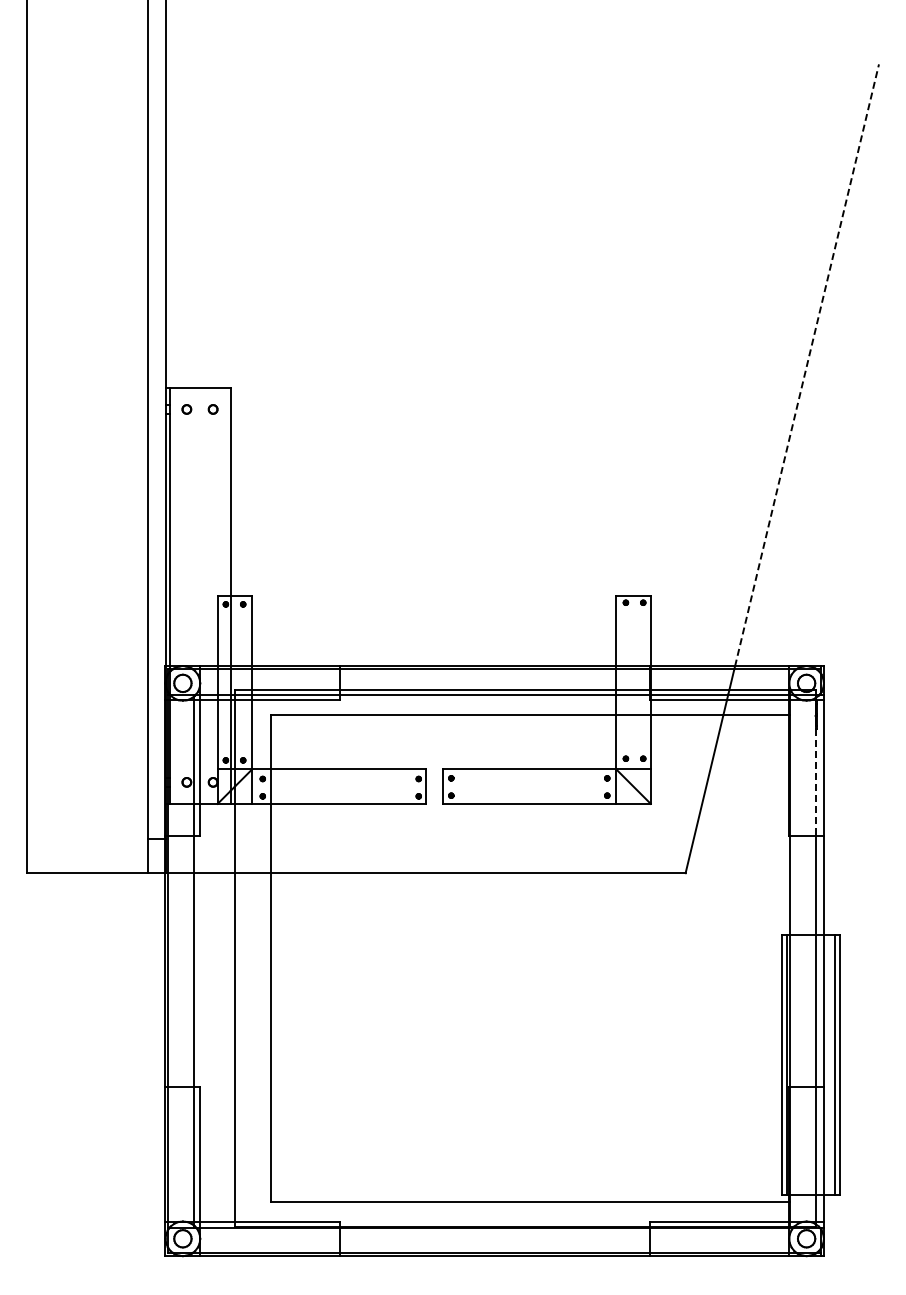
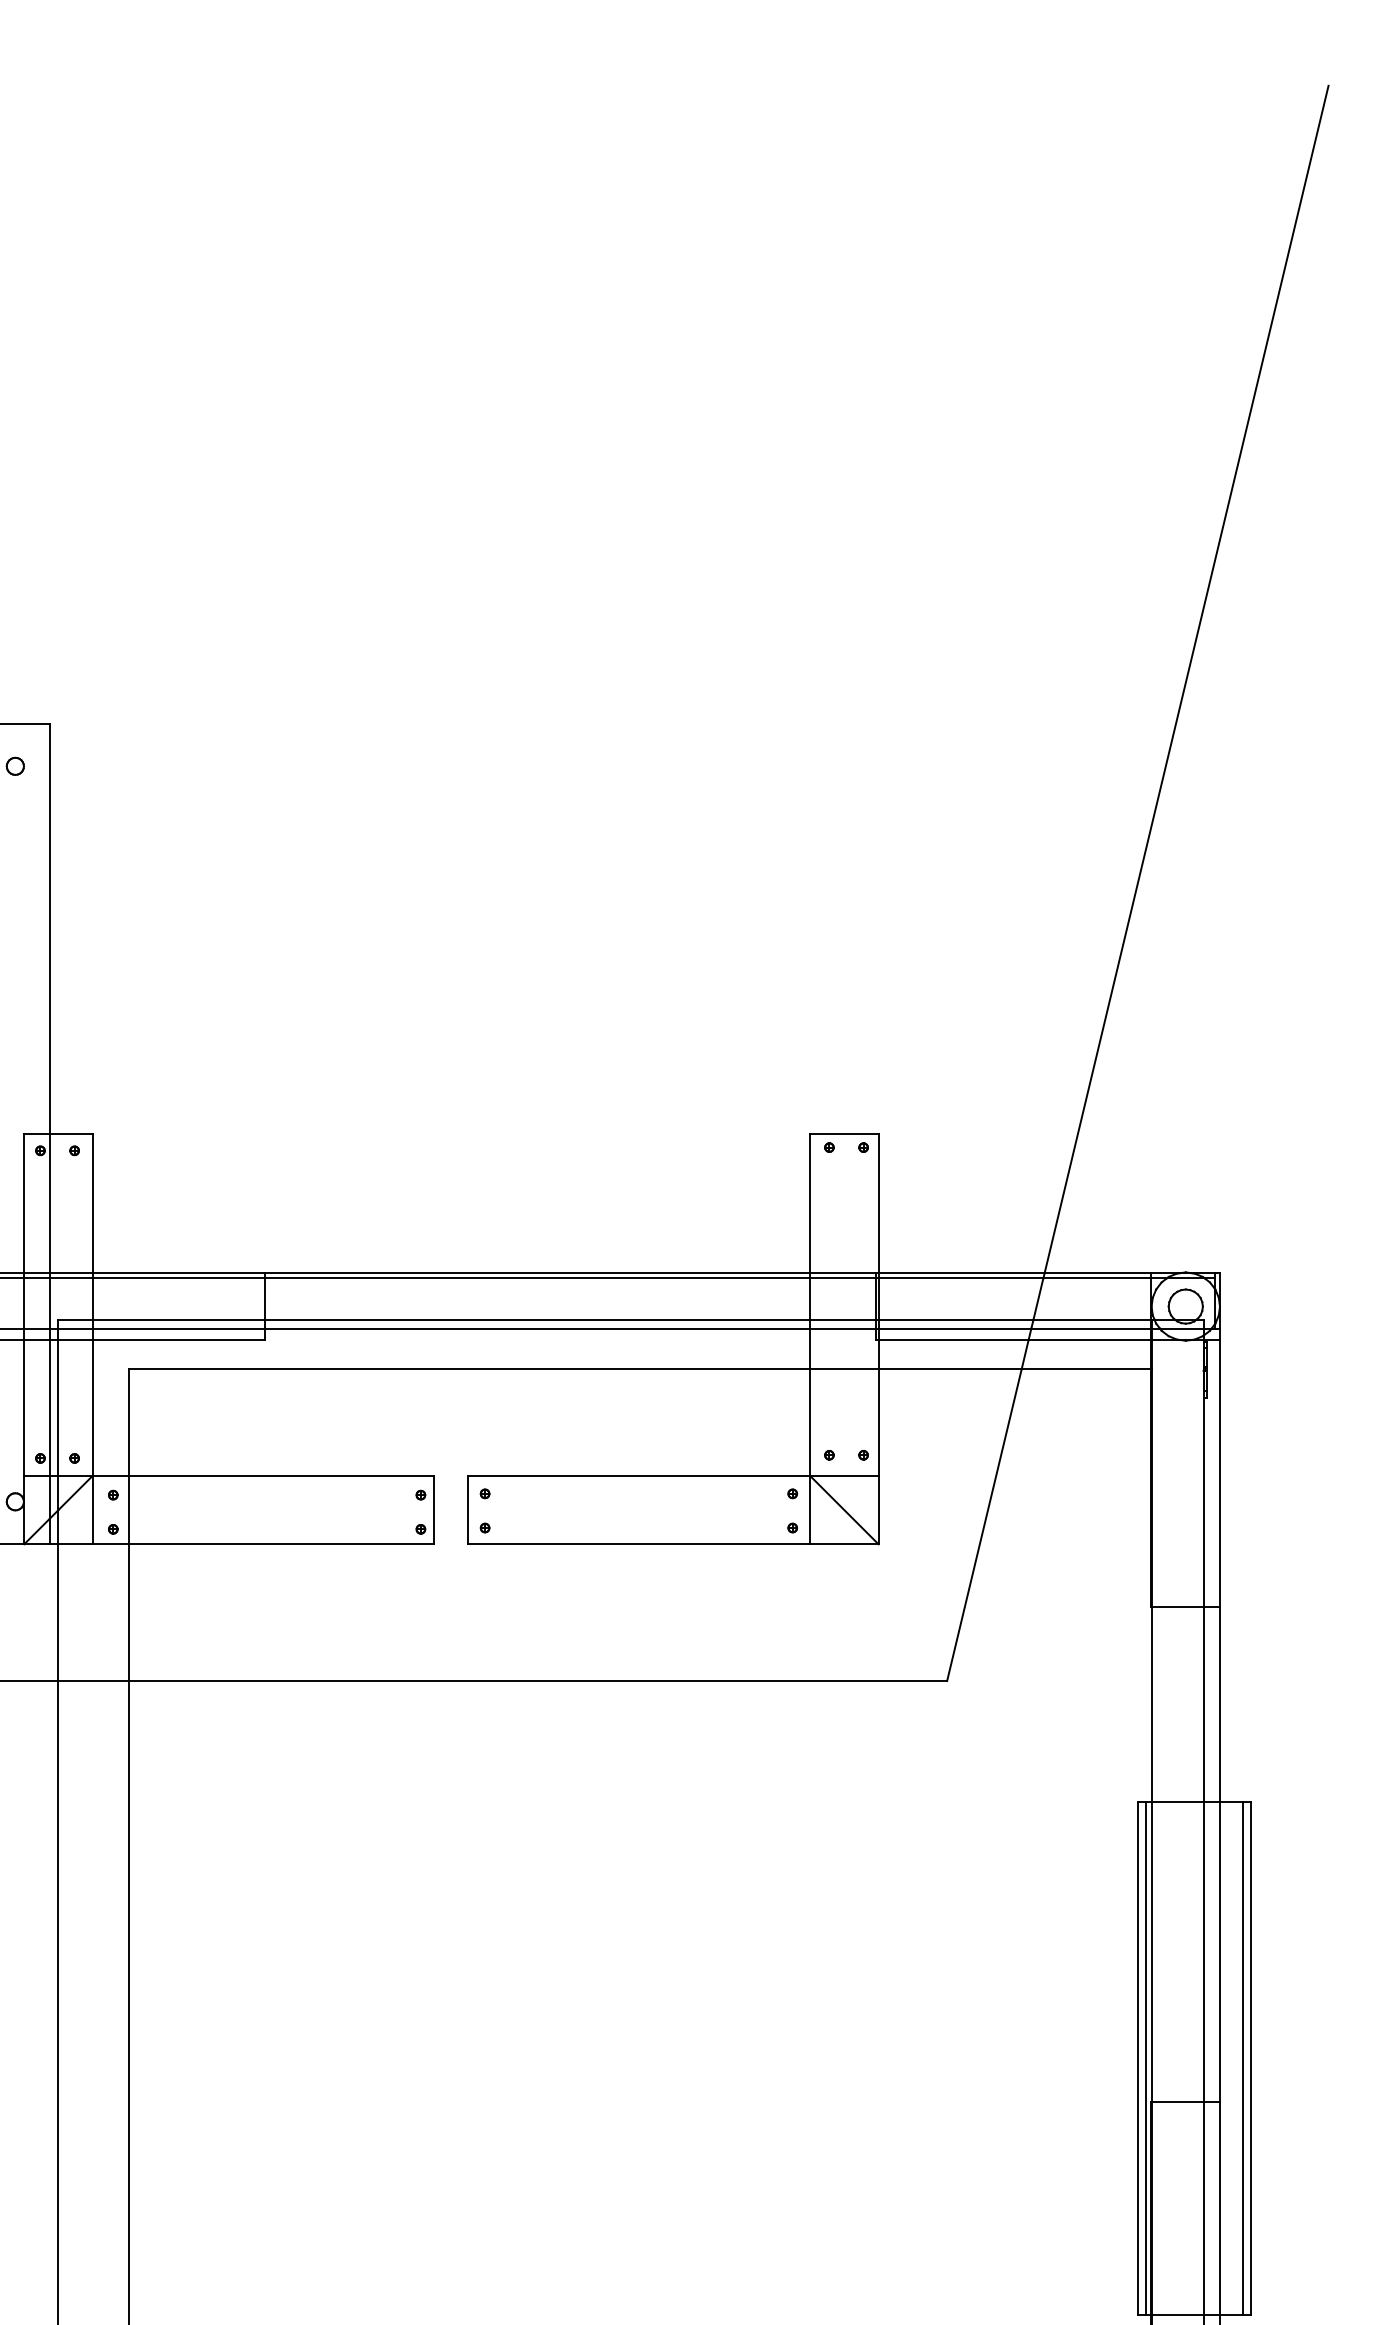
line: (807, 365) -> (1187, 679), dashed -> solid
line: (815, 783) -> (1203, 1504), dashed -> solid

